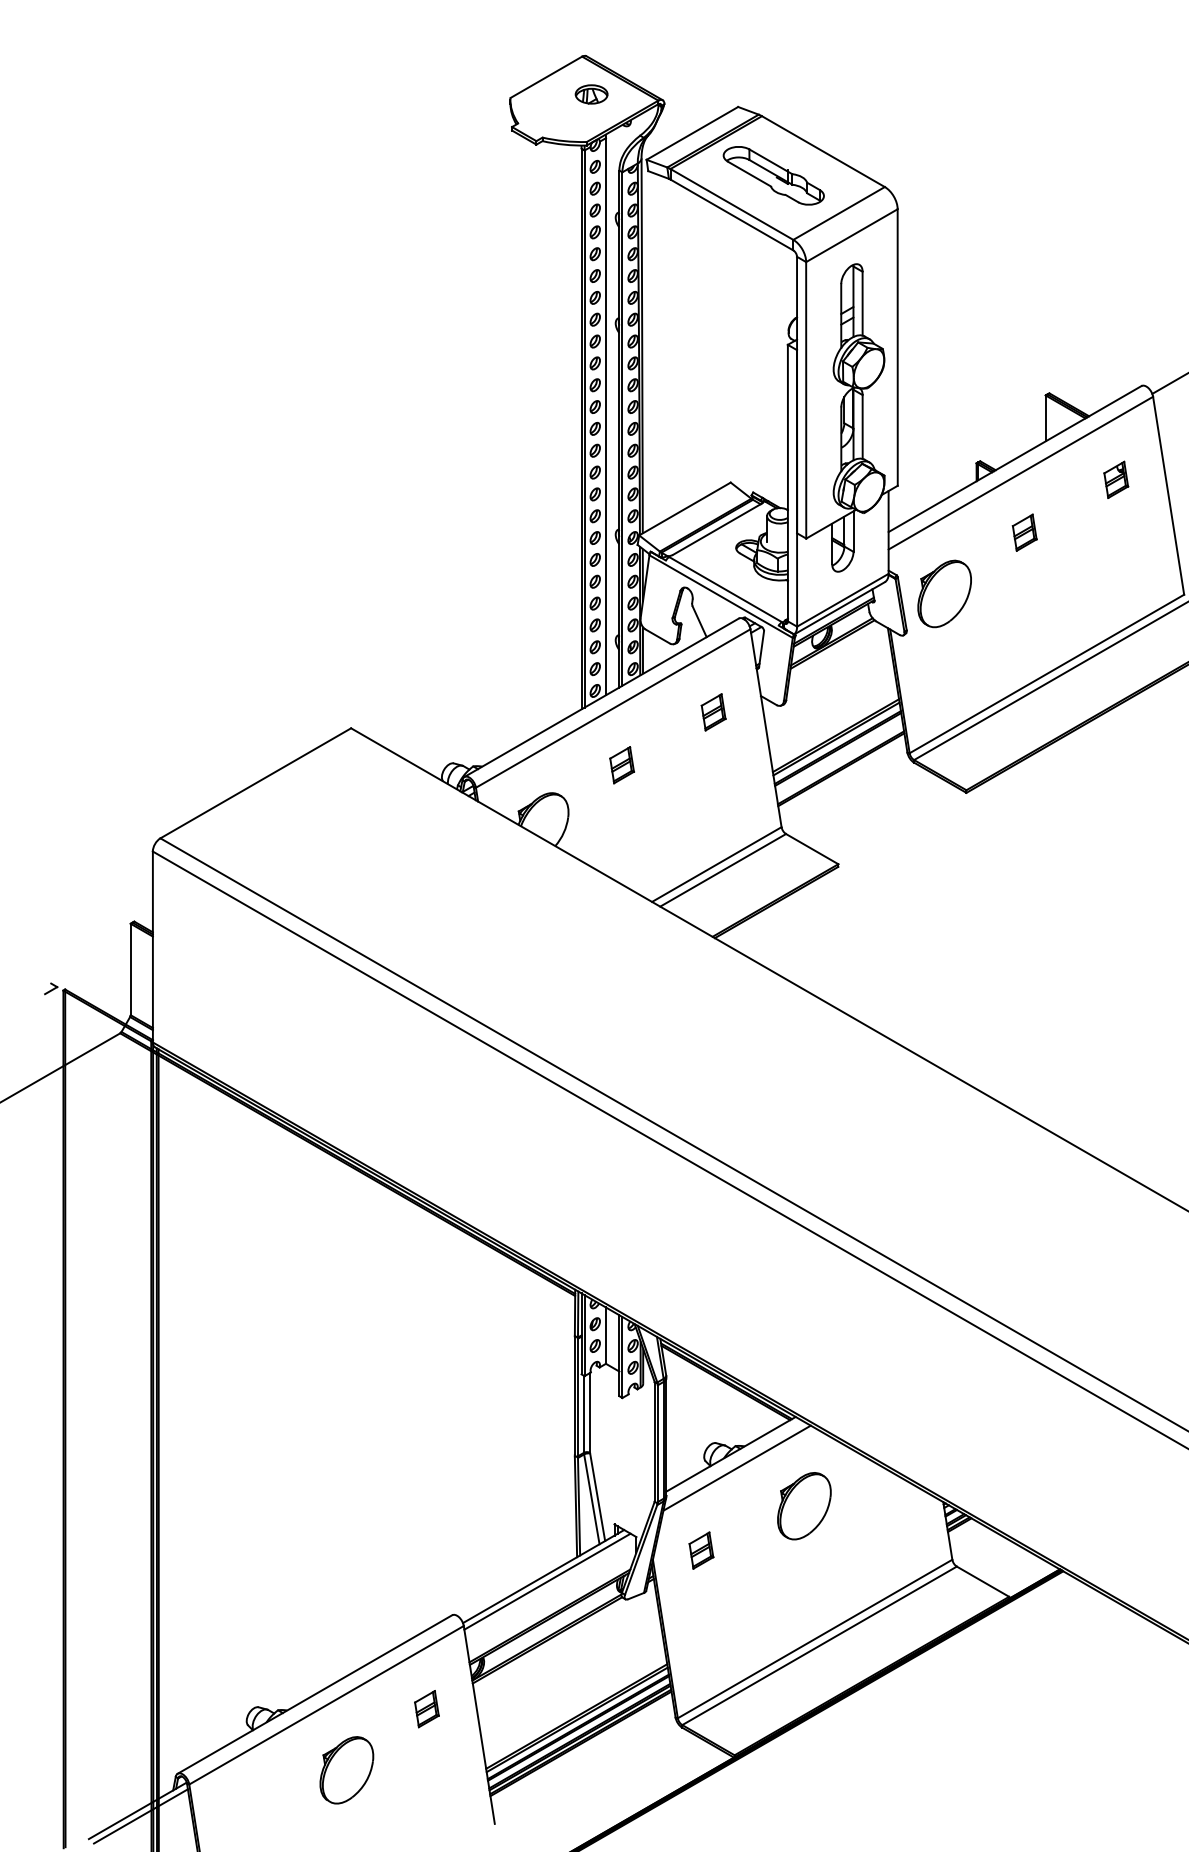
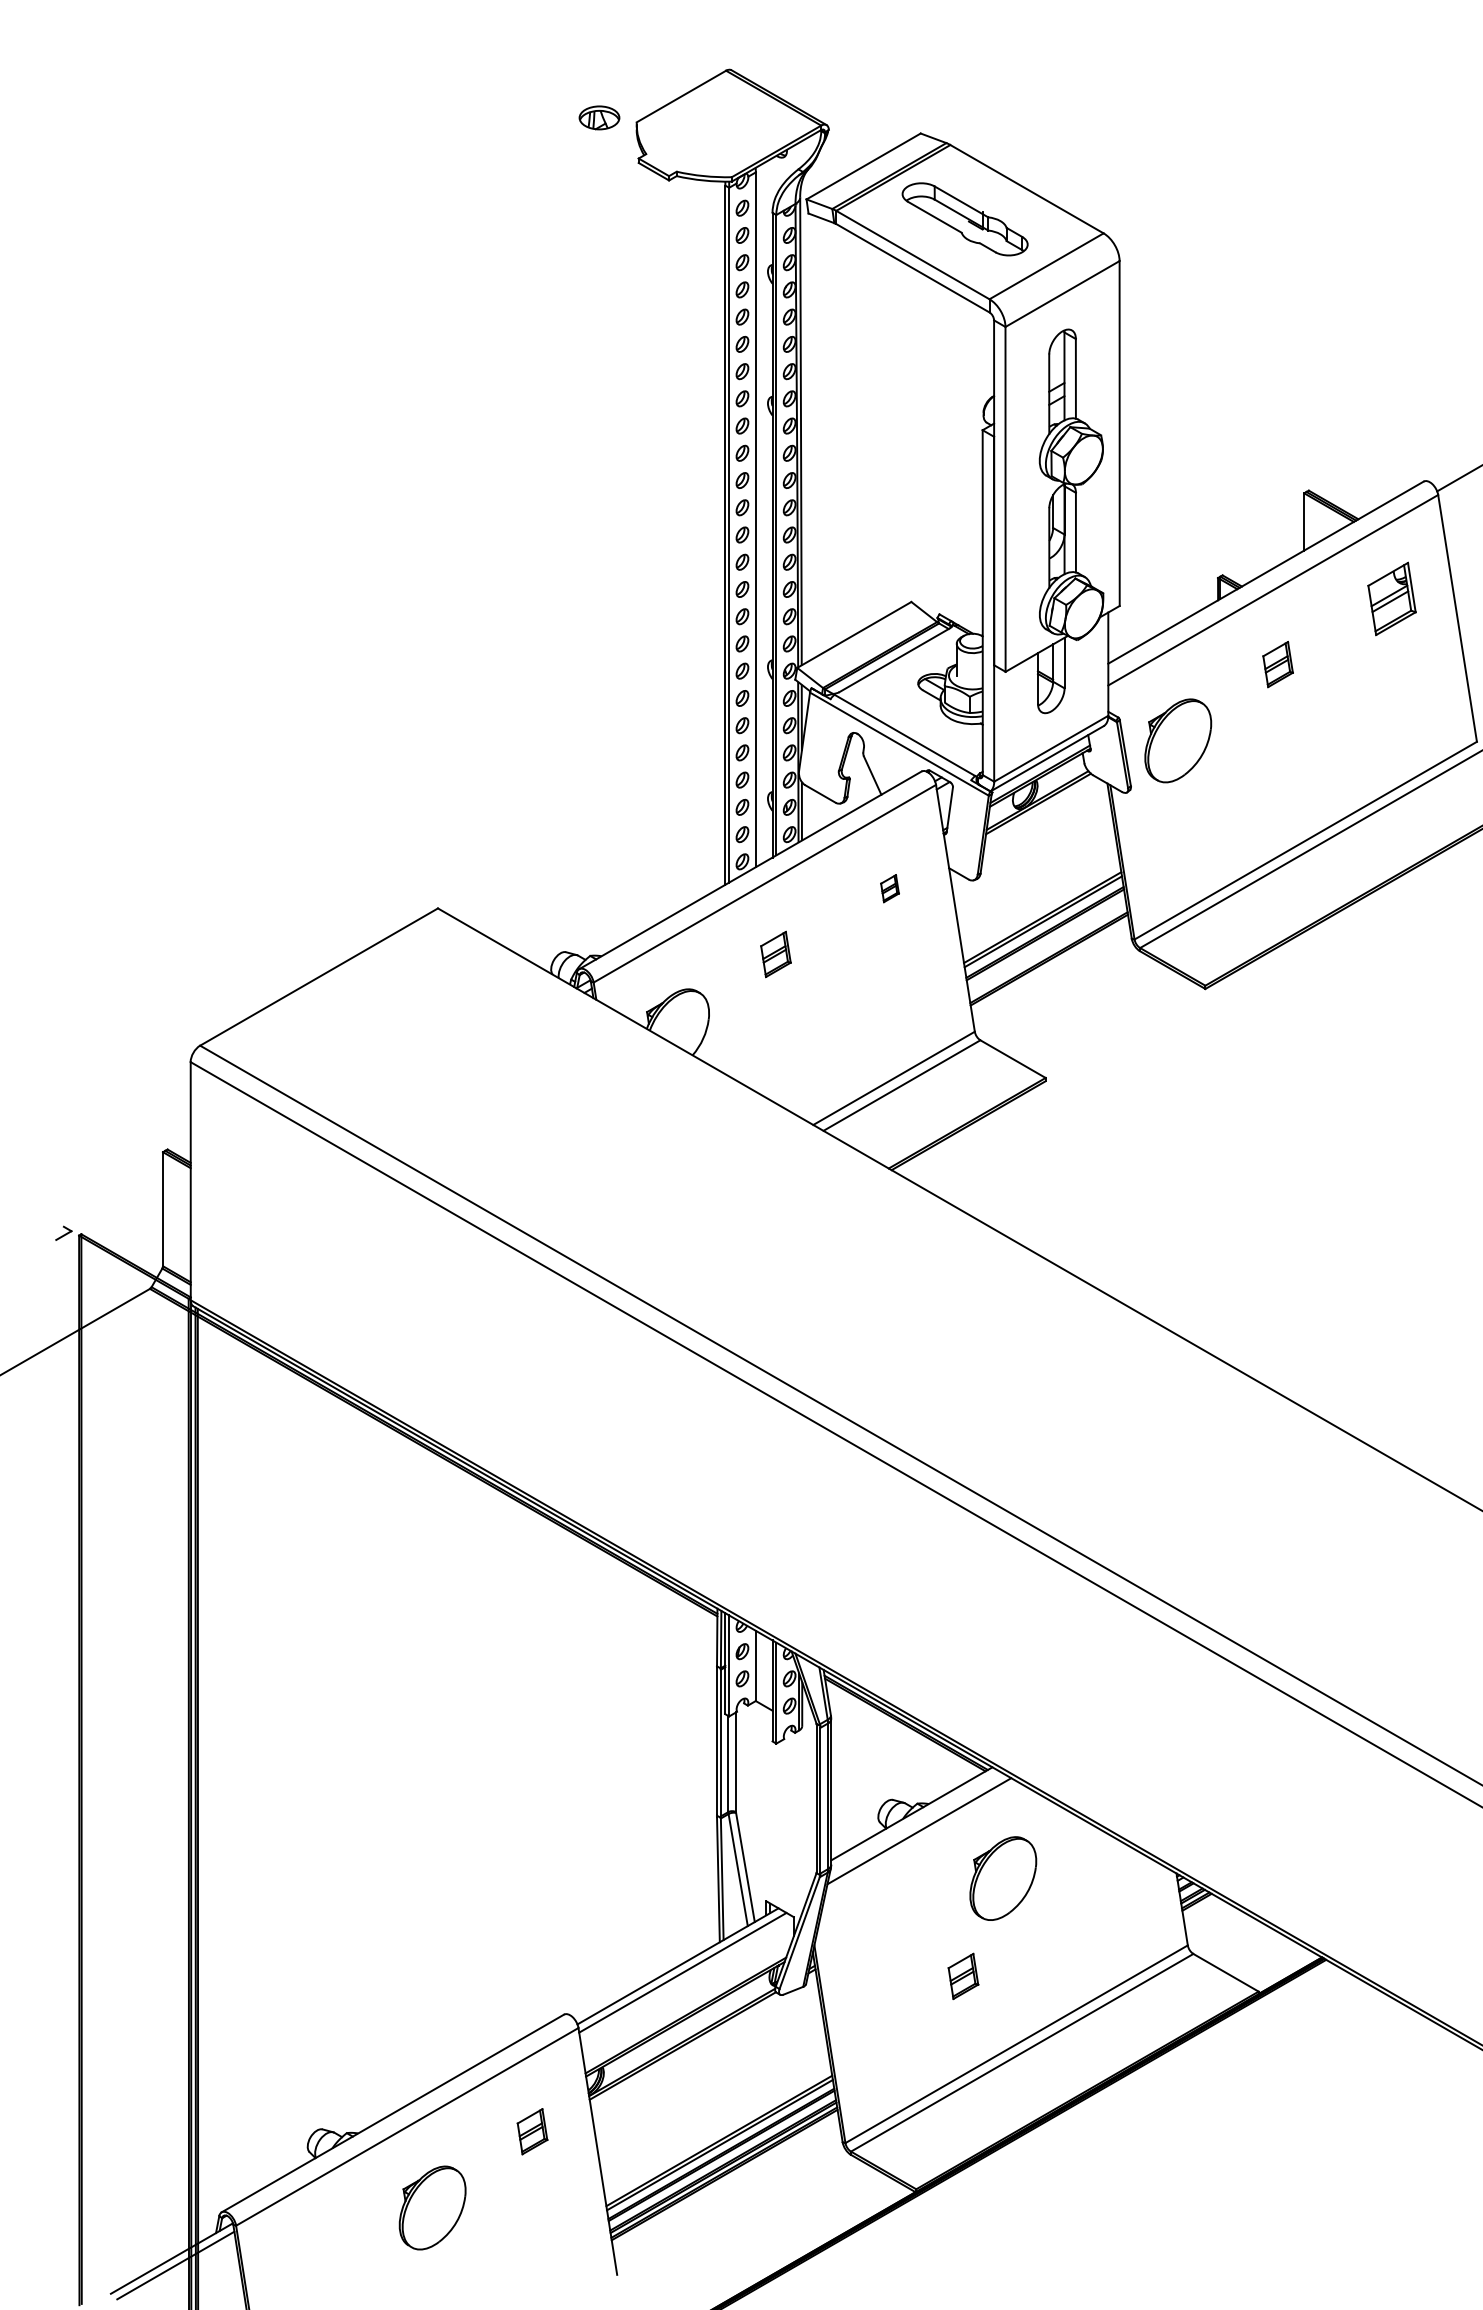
part: (591, 94) -> (599, 117), moved
part: (1116, 479) -> (1392, 598), size x1.6
part: (713, 712) -> (889, 888), size x0.6
part: (701, 1550) -> (963, 1976), moved

